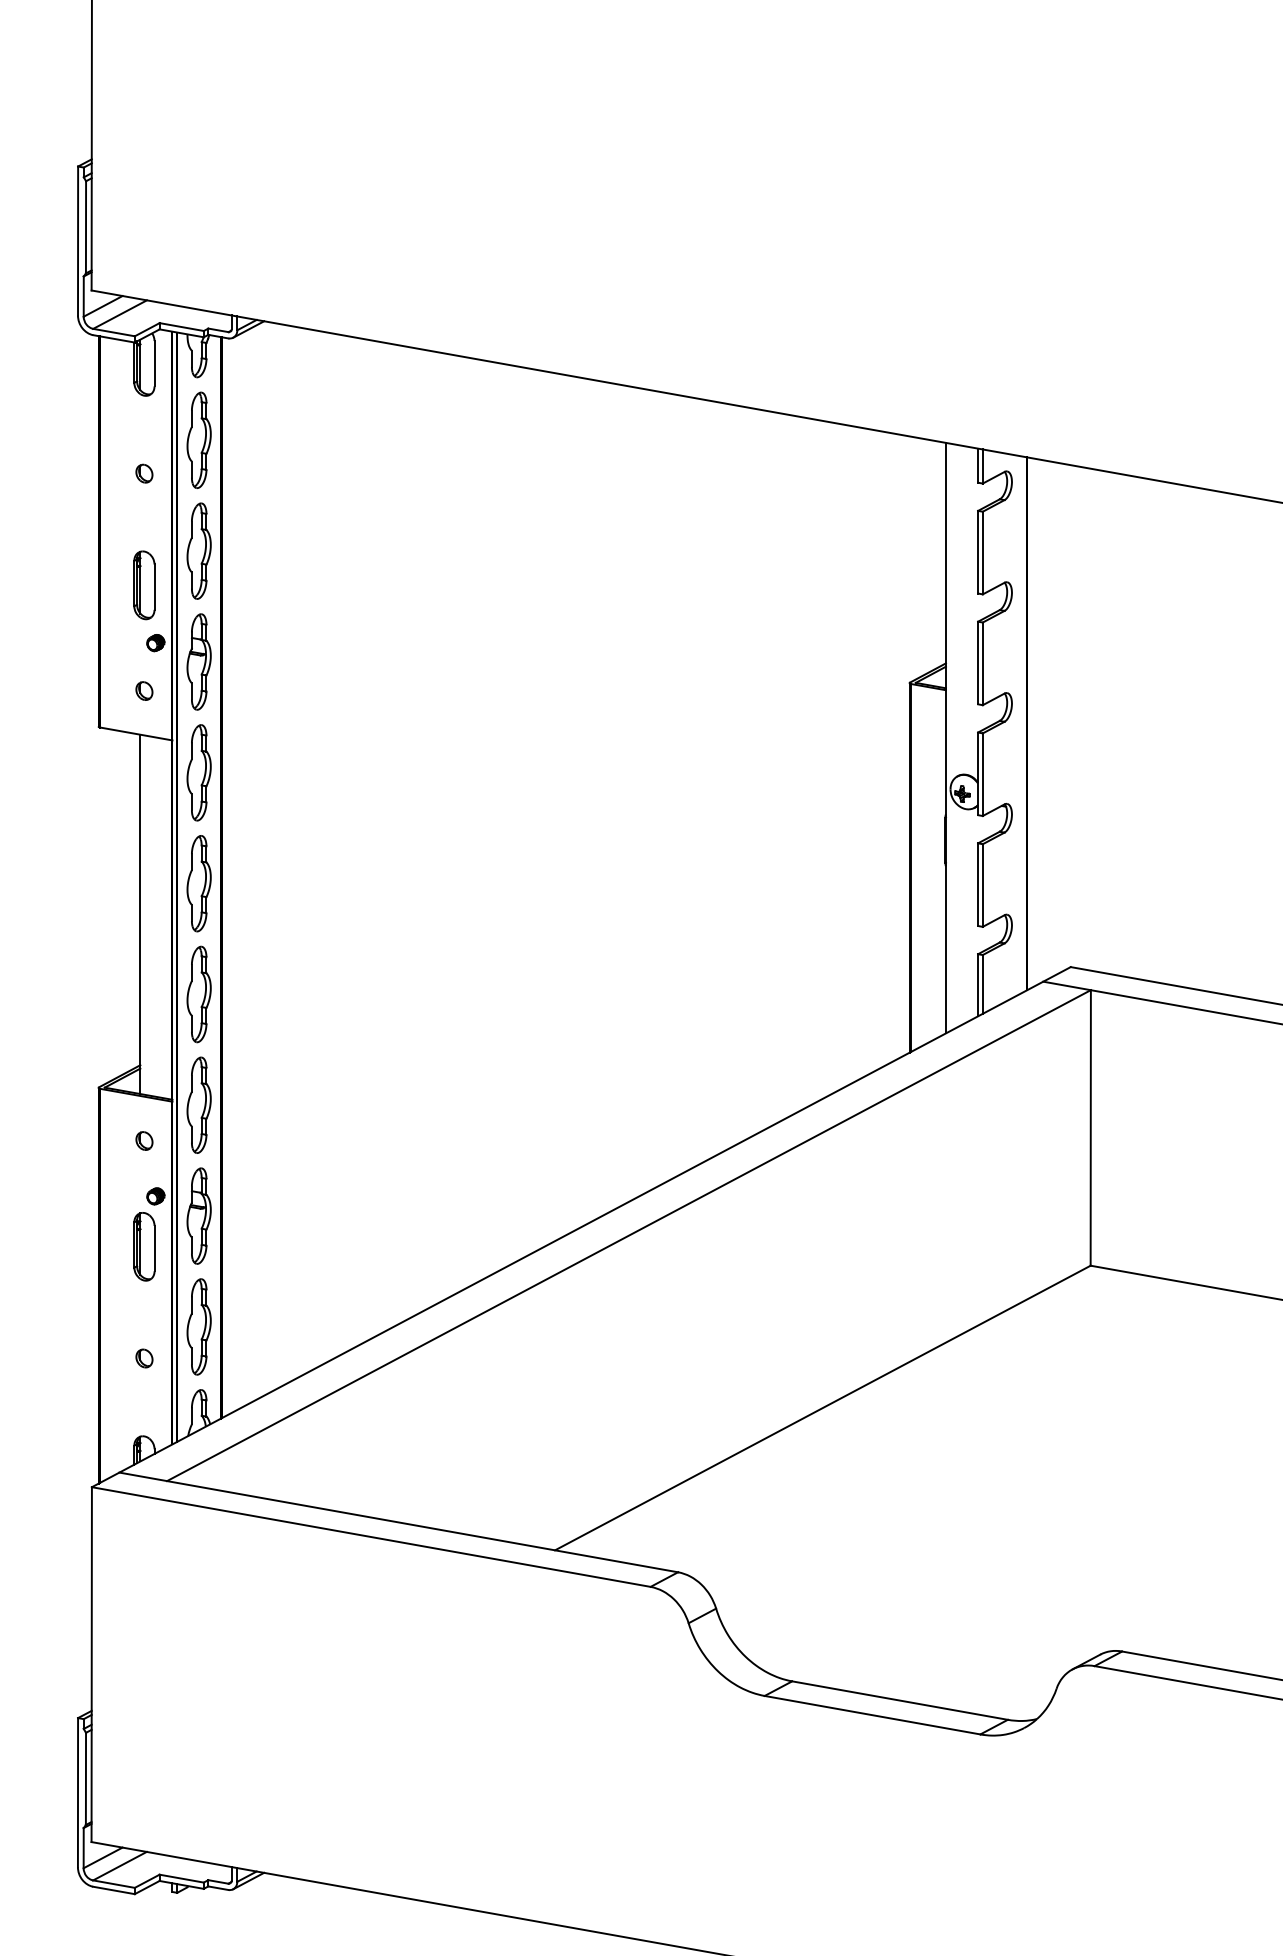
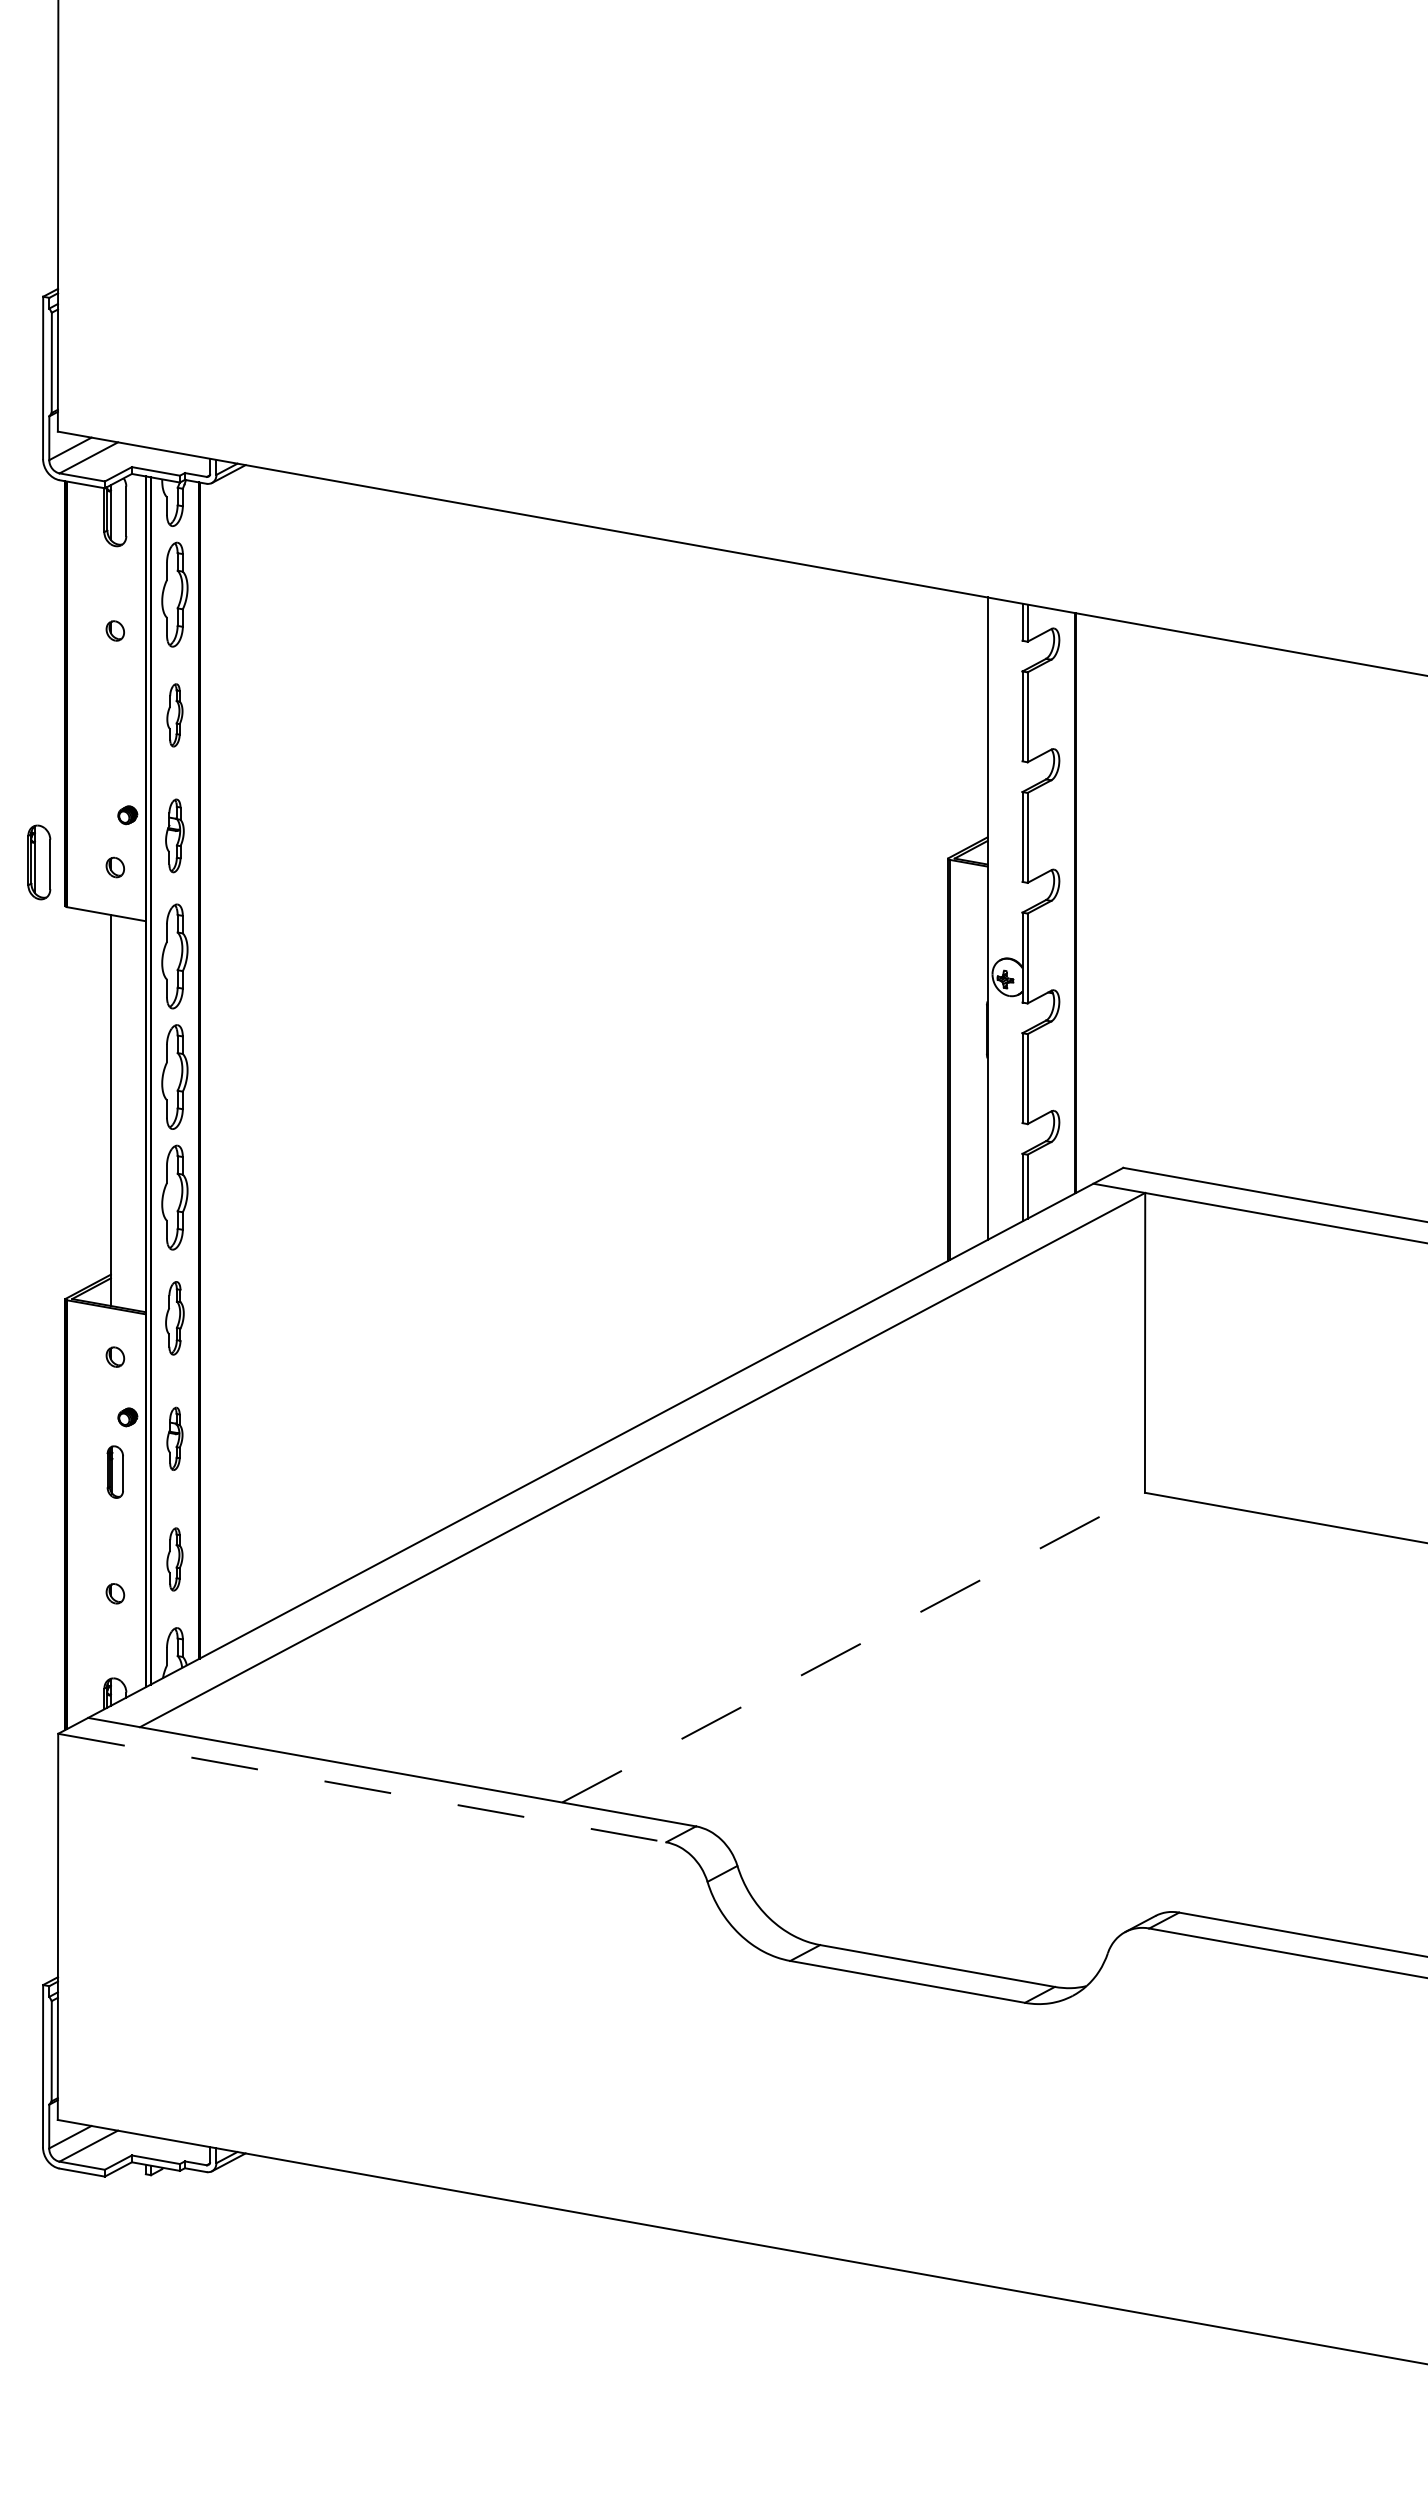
part: (198, 551) -> (174, 715), size x0.6
part: (144, 585) -> (39, 862), moved
part: (198, 661) -> (174, 835), size x0.7
part: (198, 1105) -> (174, 1318), size x0.7
part: (198, 1215) -> (174, 1438), size x0.6
part: (144, 1246) -> (115, 1471), size x0.7
part: (198, 1327) -> (174, 1559), size x0.6
line: (822, 1407) -> (853, 1647), solid -> dashed
line: (371, 1537) -> (362, 1788), solid -> dashed

